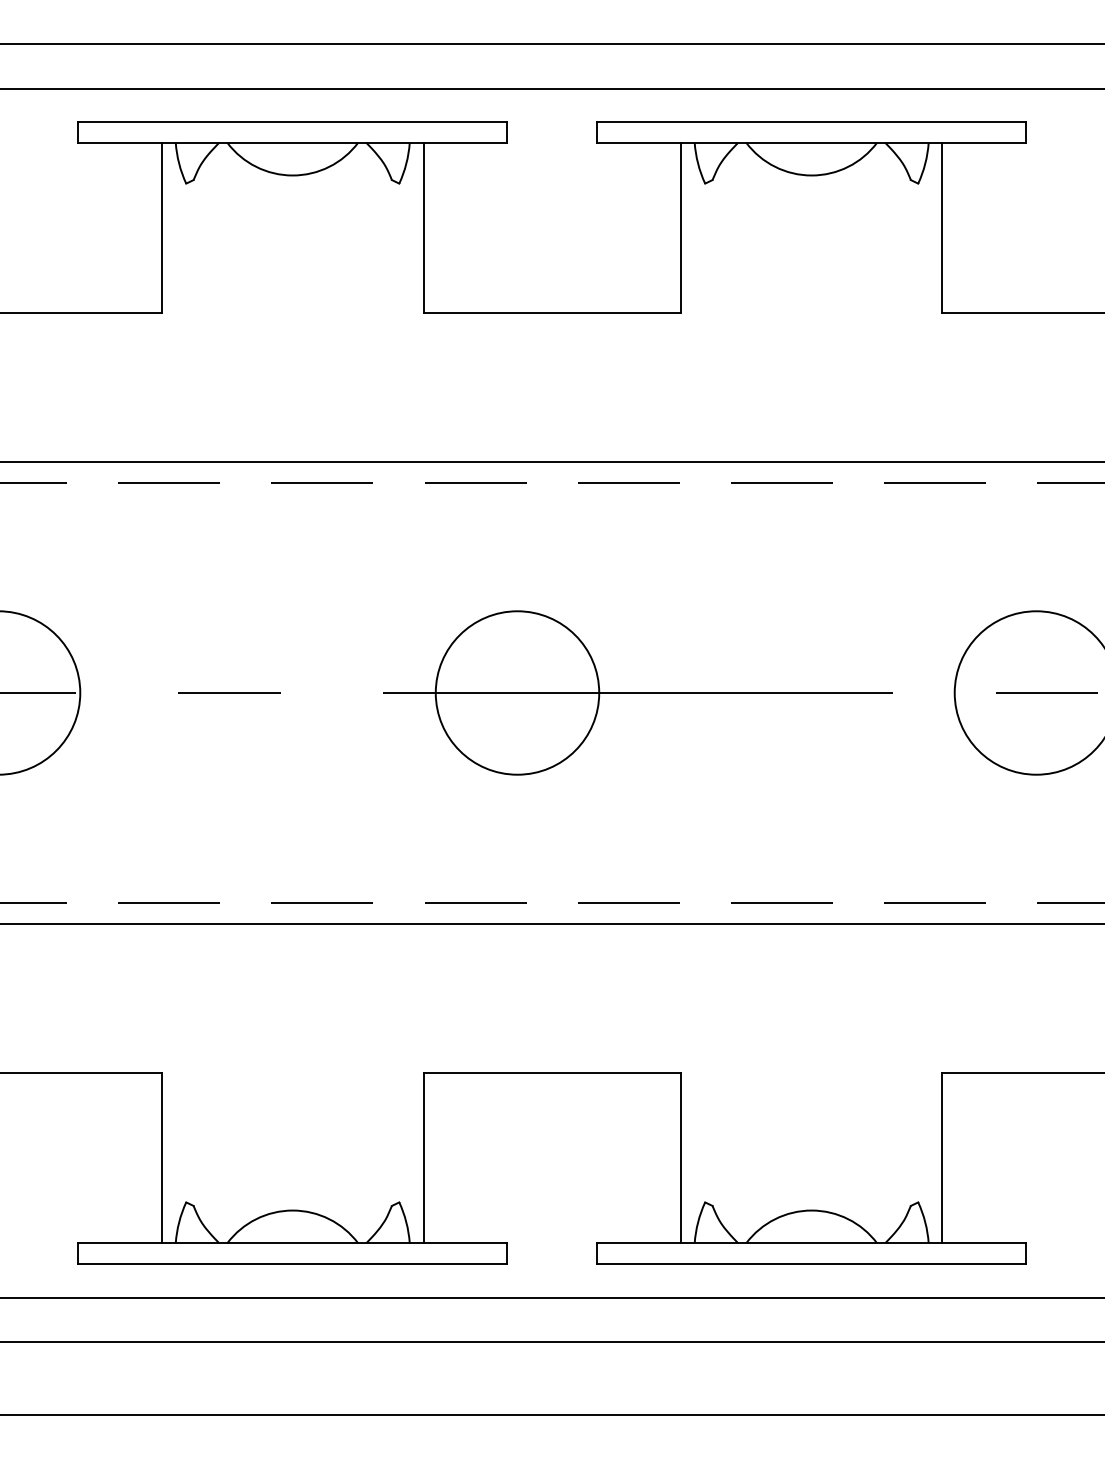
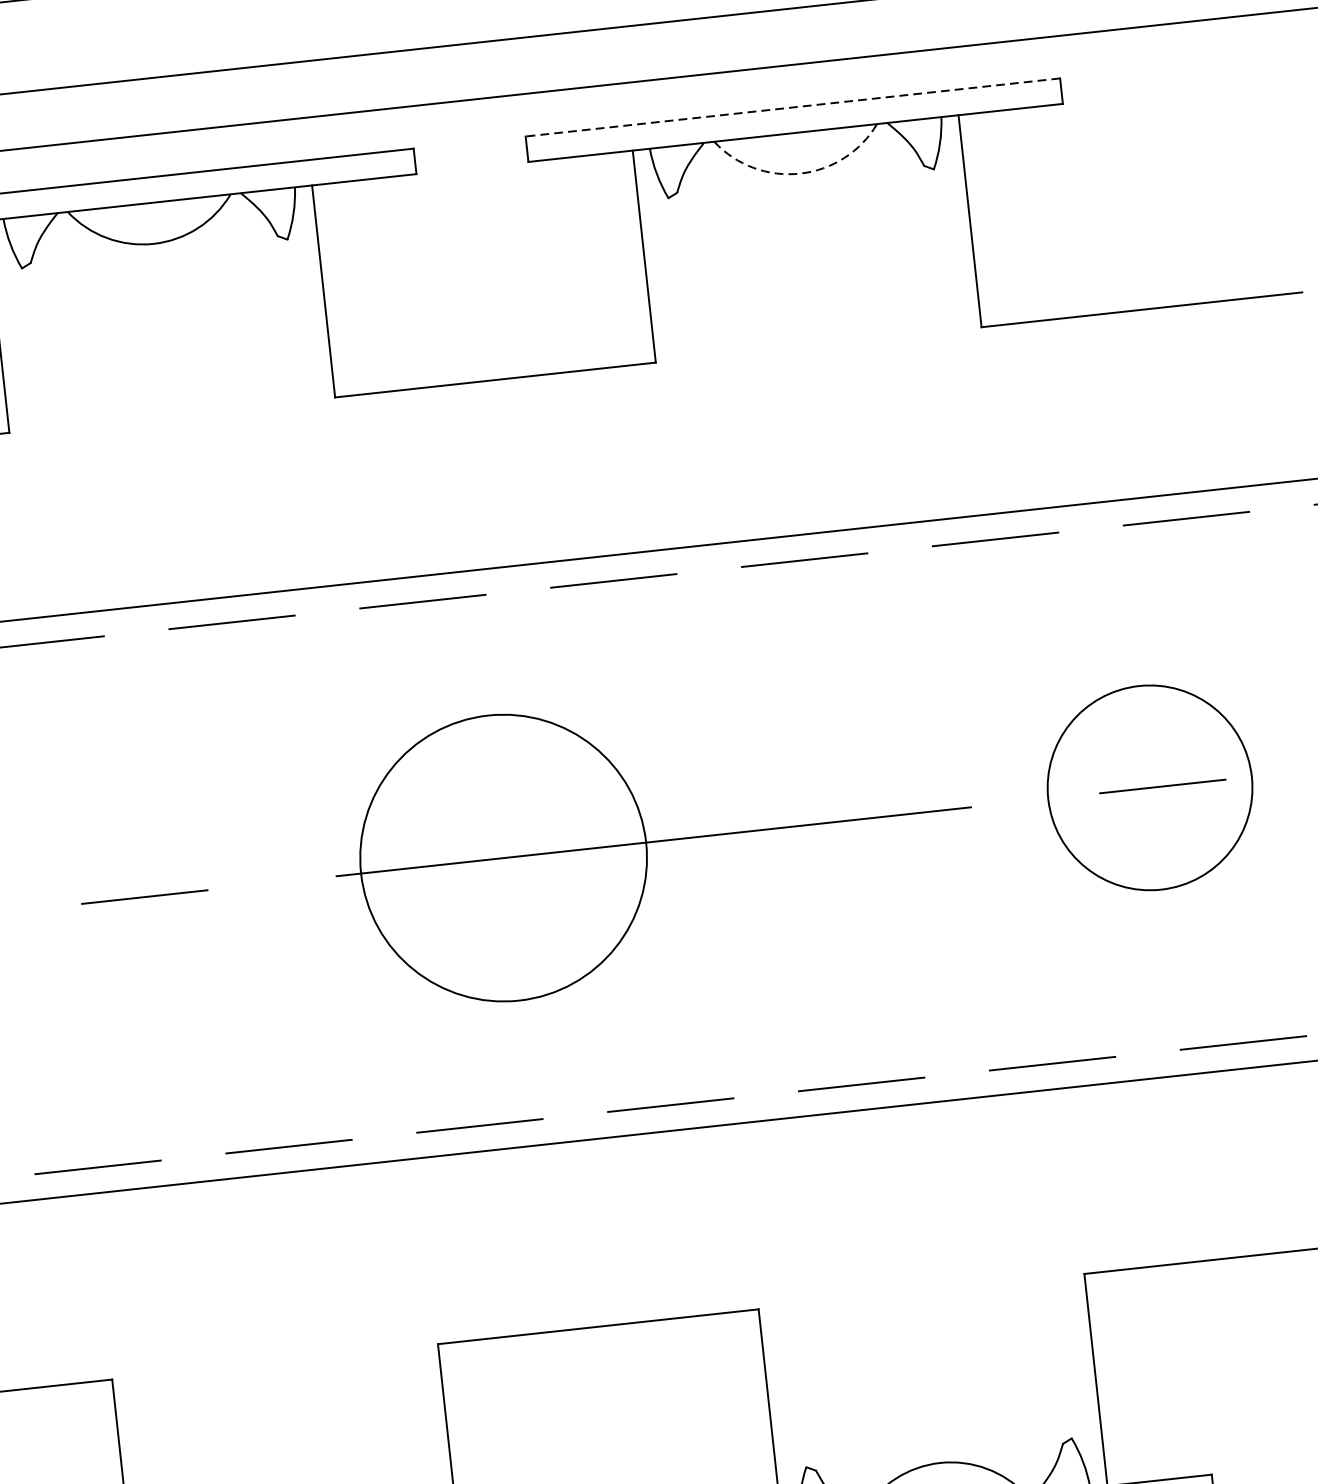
line: (811, 122) -> (792, 107), solid -> dashed
arc: (811, 175) -> (799, 173), solid -> dashed
circle: (517, 692) -> (503, 857), size x1.4

